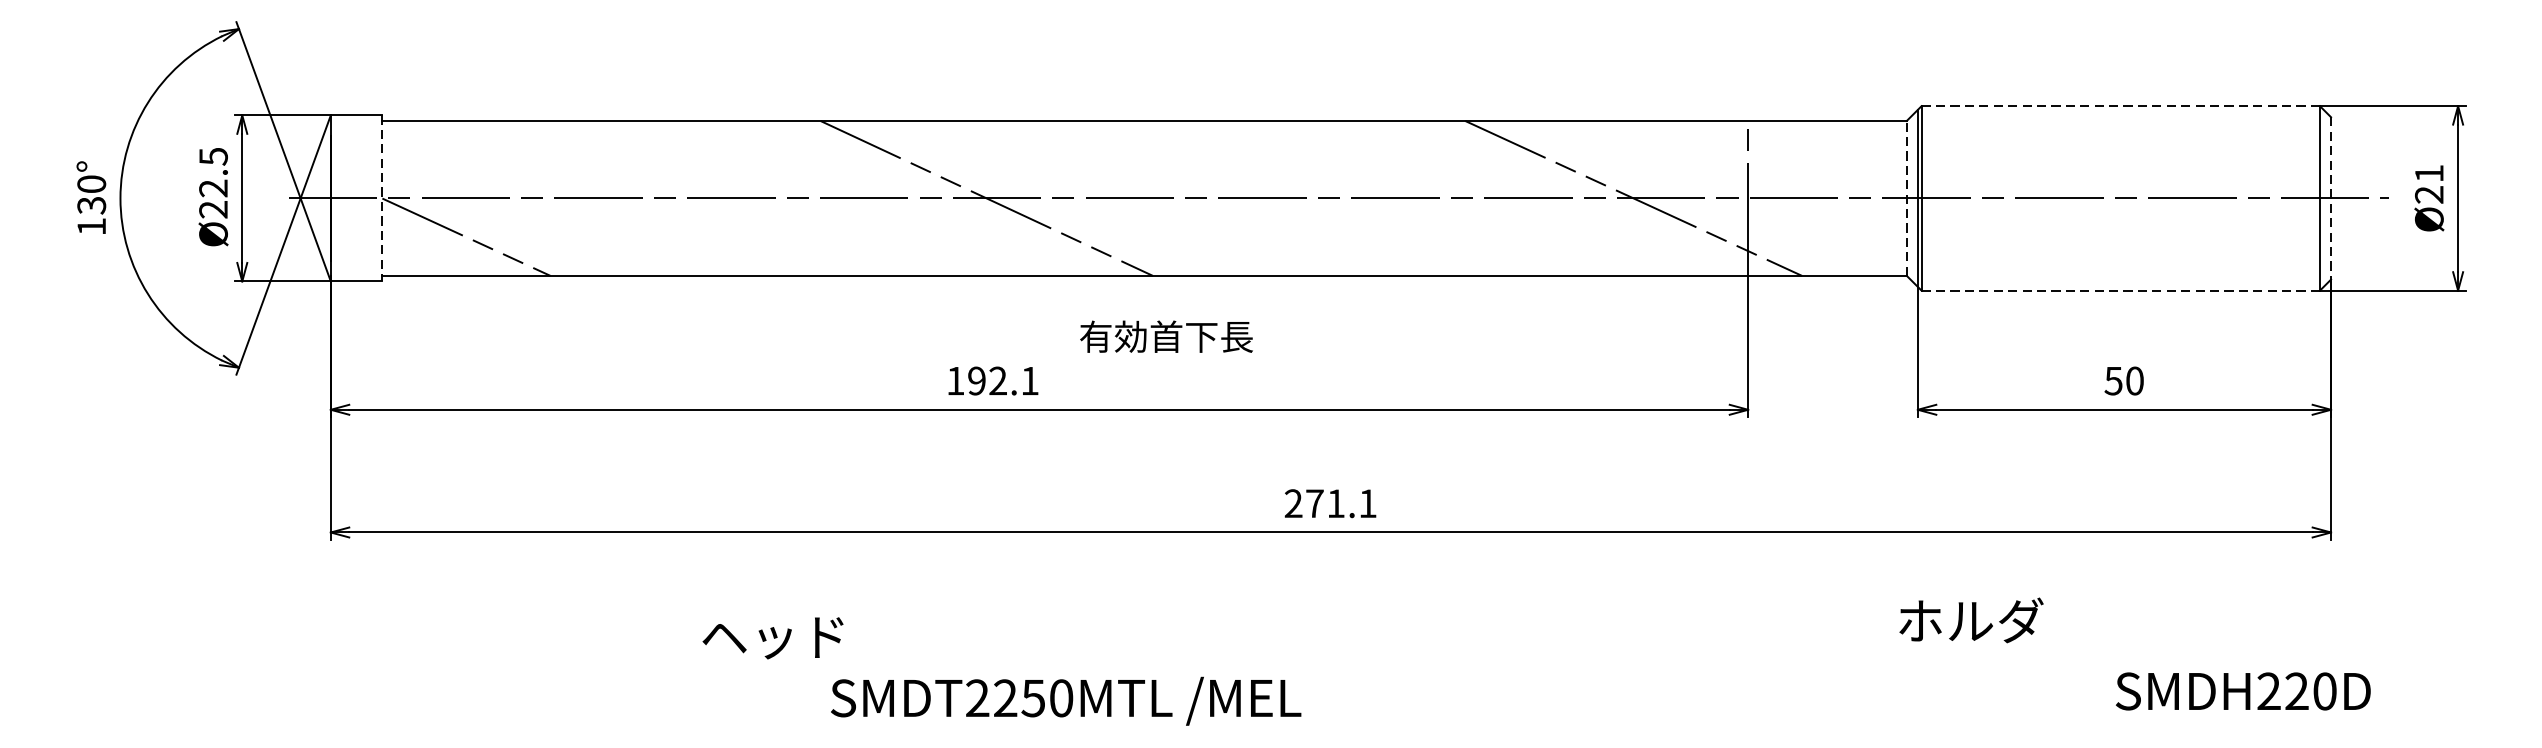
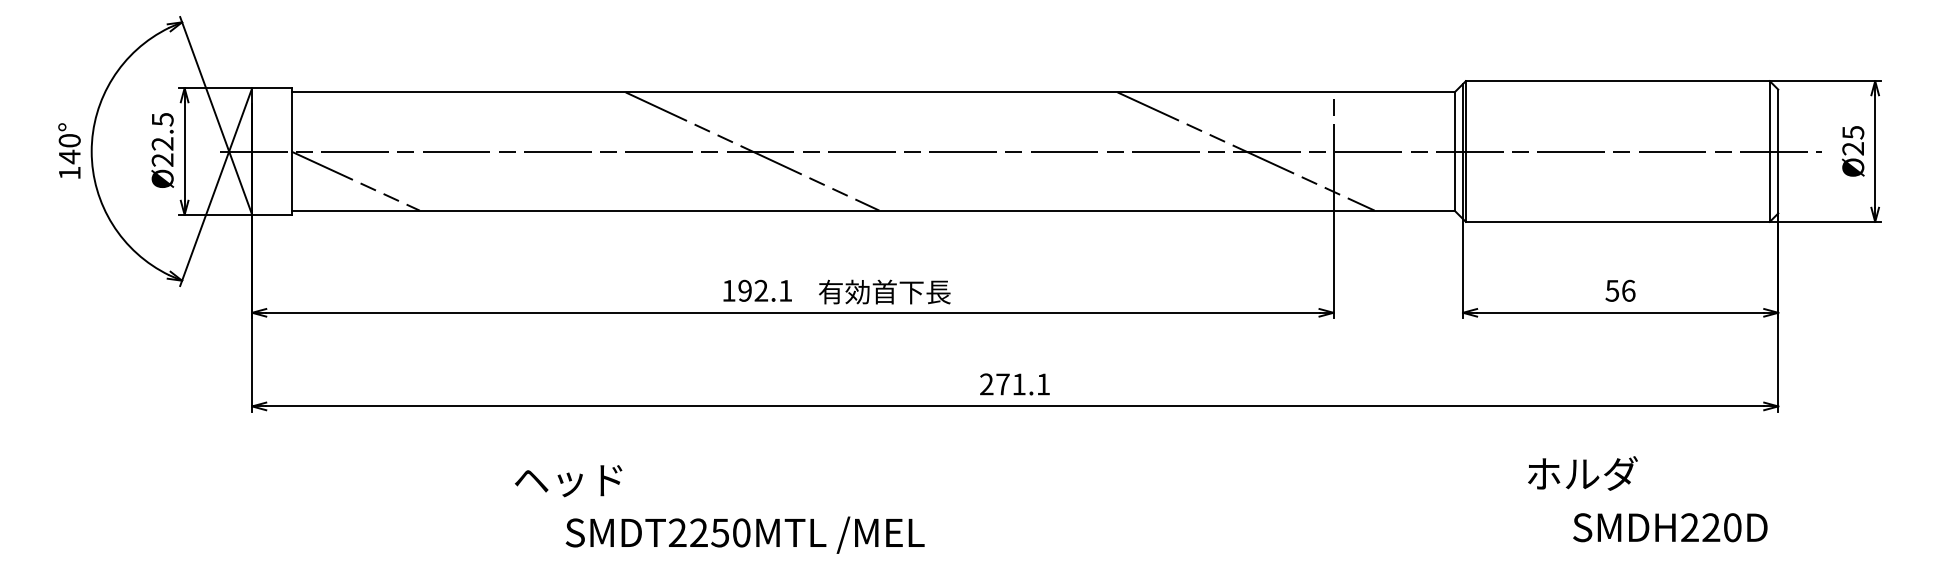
line: (2120, 106) -> (1617, 81), dashed -> solid
text: (2429, 173) -> (1853, 132), Ø21 -> Ø25
line: (1906, 198) -> (1454, 151), dashed -> solid
line: (2331, 198) -> (1778, 151), dashed -> solid
line: (382, 199) -> (291, 152), dashed -> solid
text: (91, 204) -> (69, 156), 130° -> 140°
line: (2120, 290) -> (1617, 221), dashed -> solid
text: (1166, 335) -> (884, 291), moved
text: (2134, 380) -> (1628, 290), 50 -> 56
text: (1970, 620) -> (1582, 473), moved
text: (772, 638) -> (568, 481), moved
text: (2243, 691) -> (1670, 527), moved
text: (1065, 700) -> (744, 534), moved

